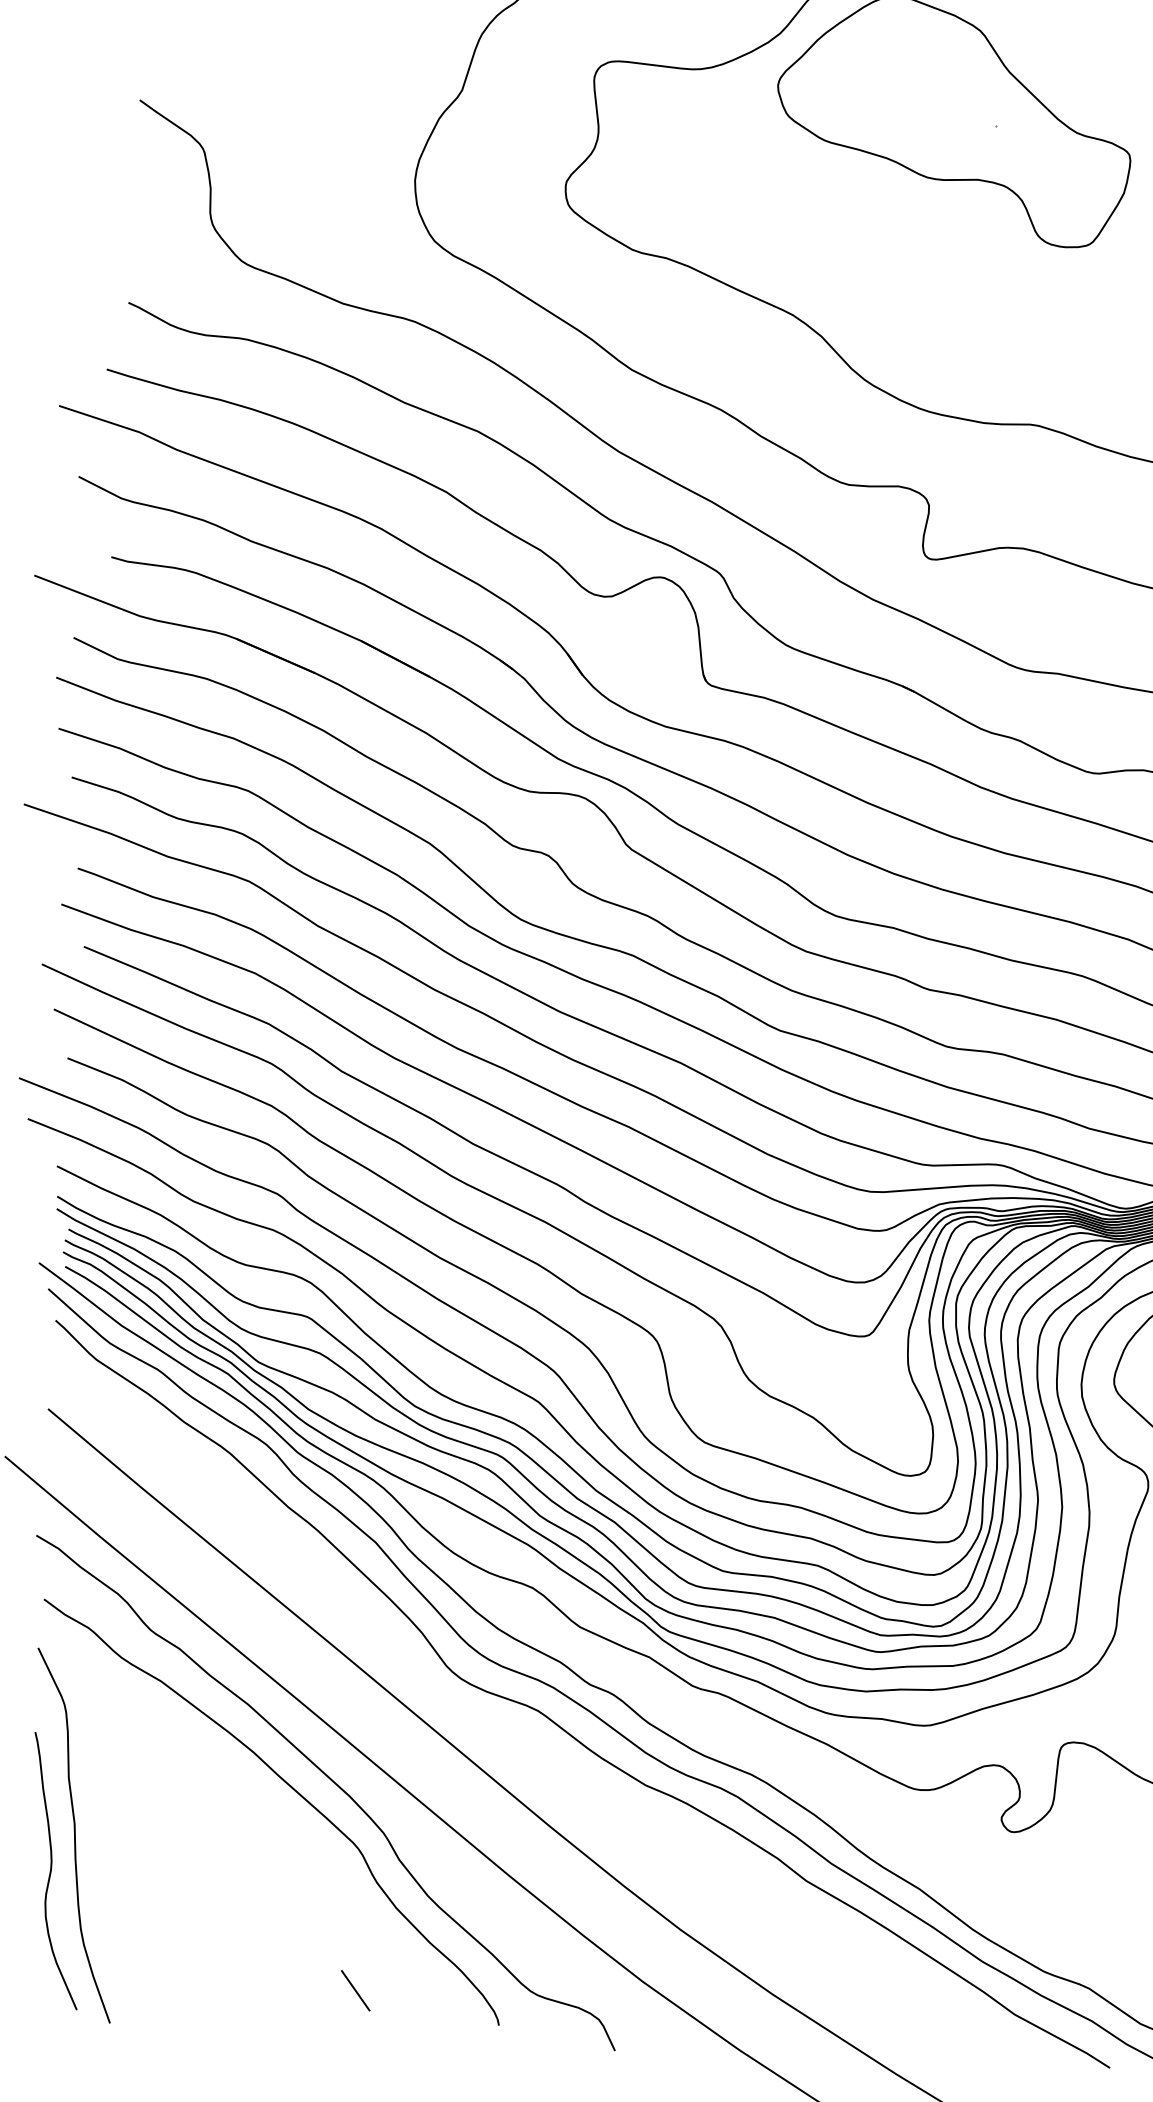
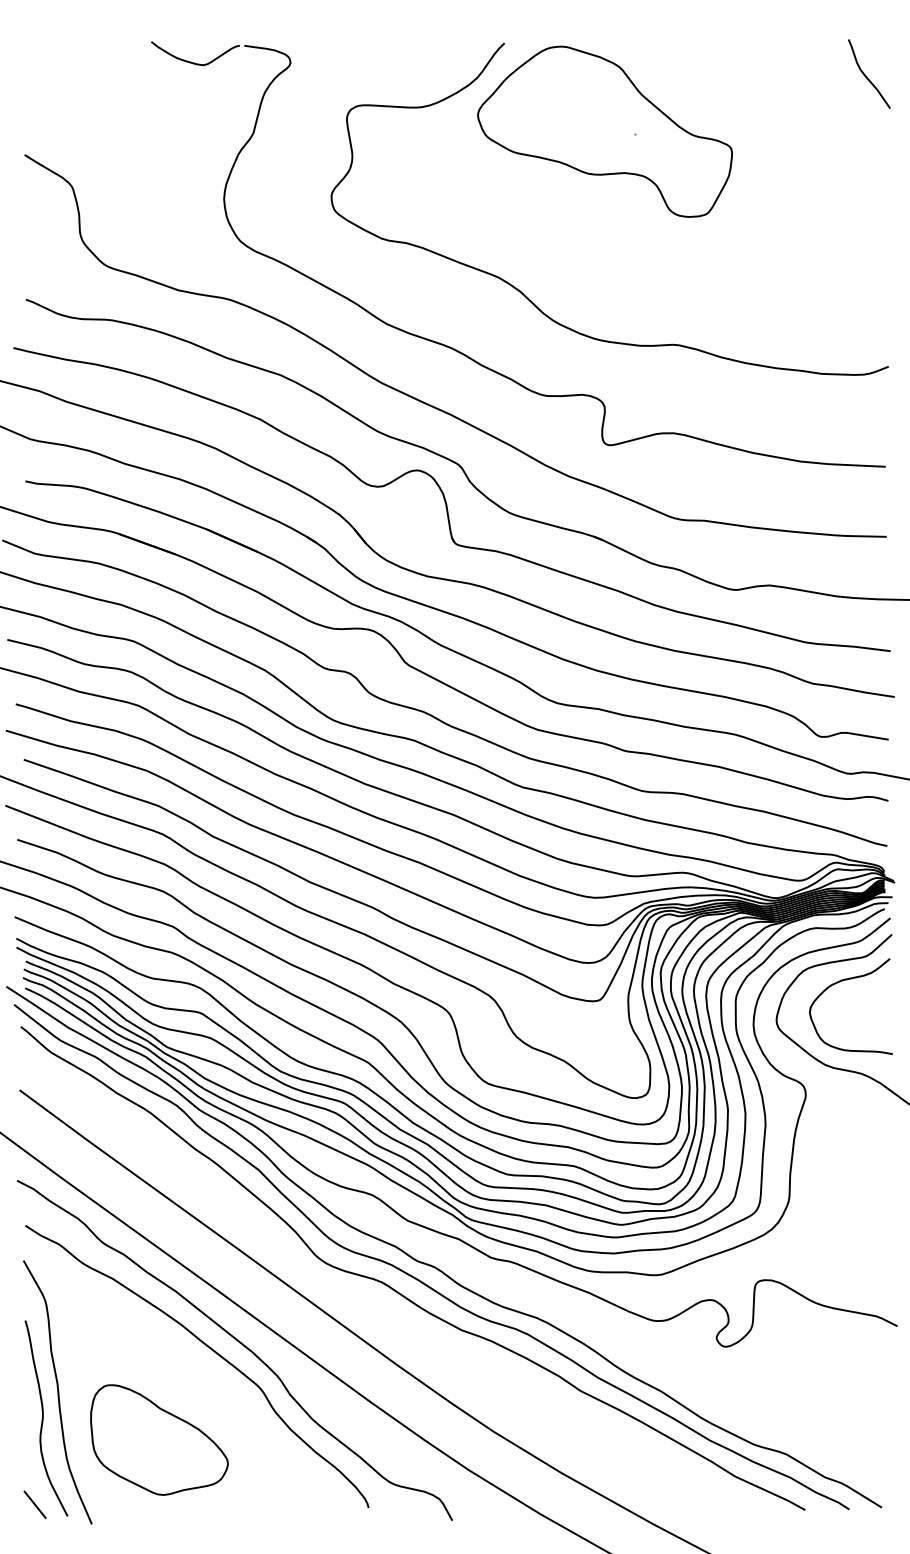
part: (212, 1910) -> (159, 1439), added
line: (354, 1990) -> (34, 1504), moved

